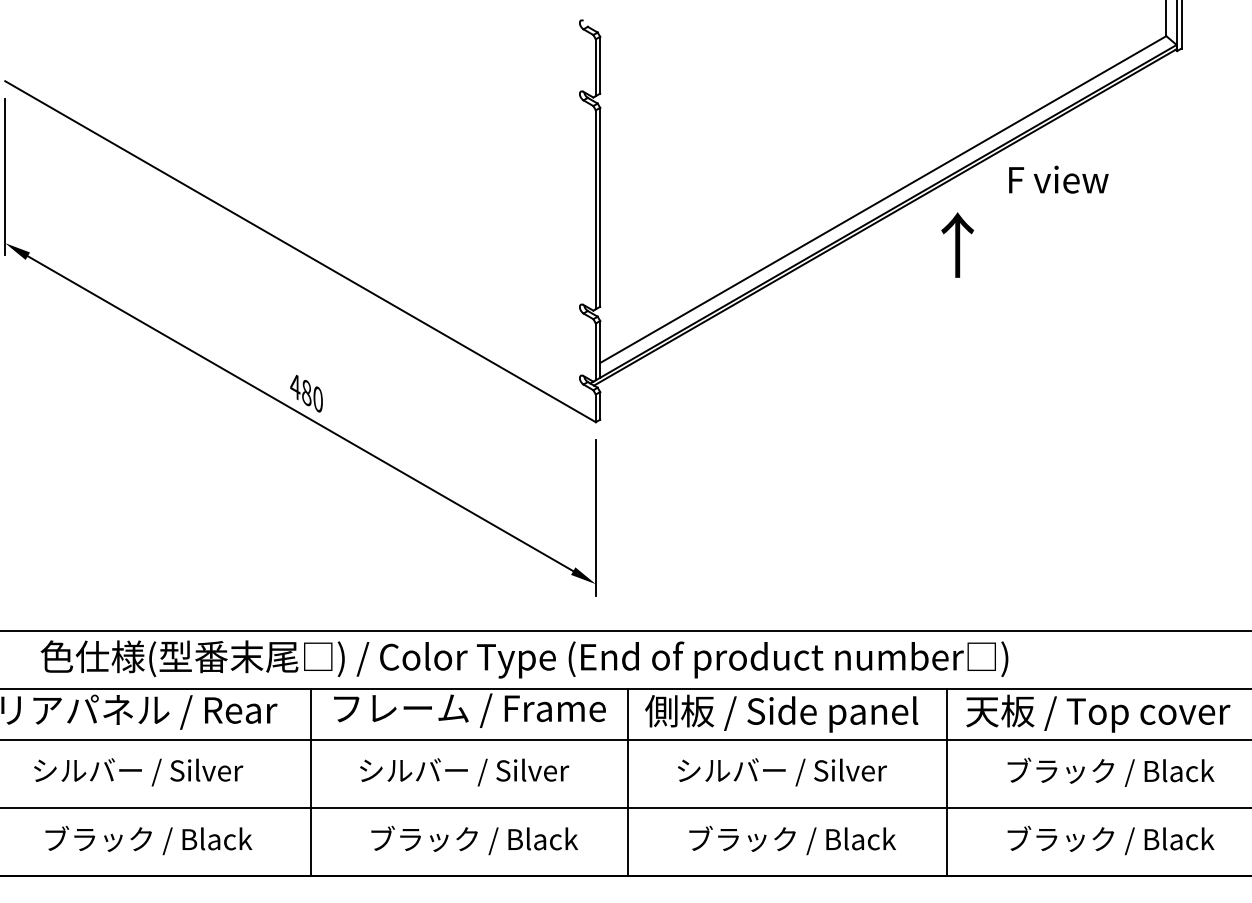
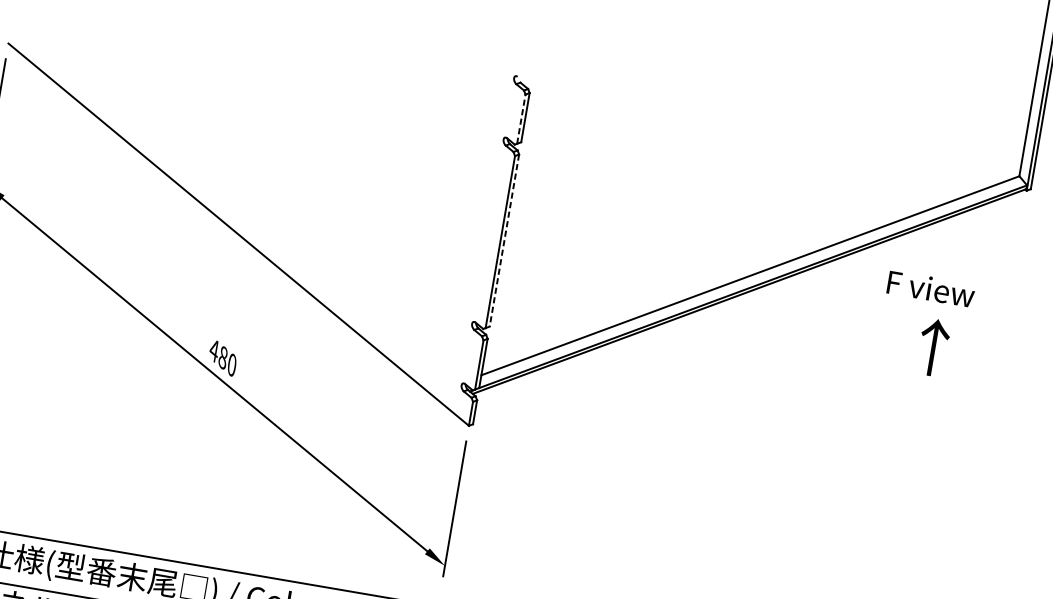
line: (595, 67) -> (521, 118), solid -> dashed
text: (1058, 179) -> (930, 288), moved
line: (600, 207) -> (504, 240), solid -> dashed
text: (957, 244) -> (933, 347), moved

